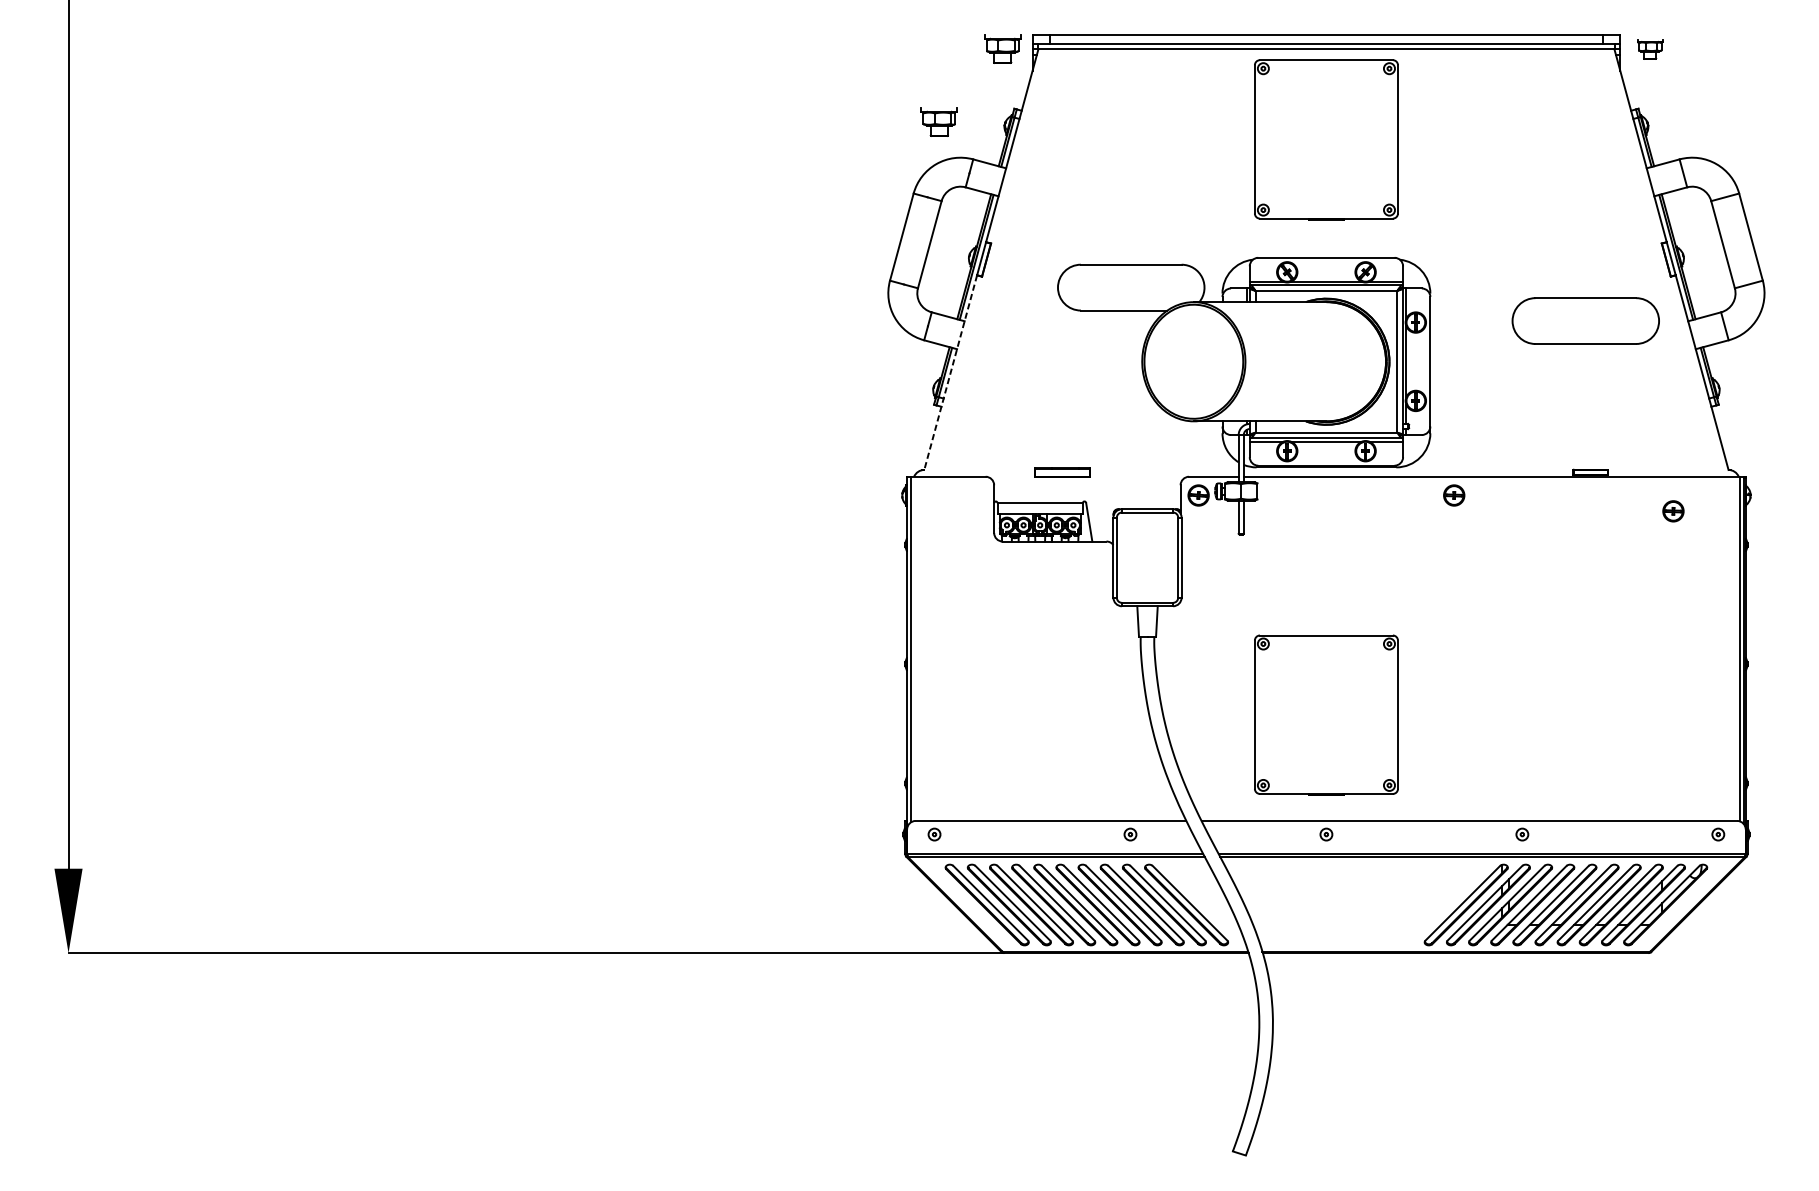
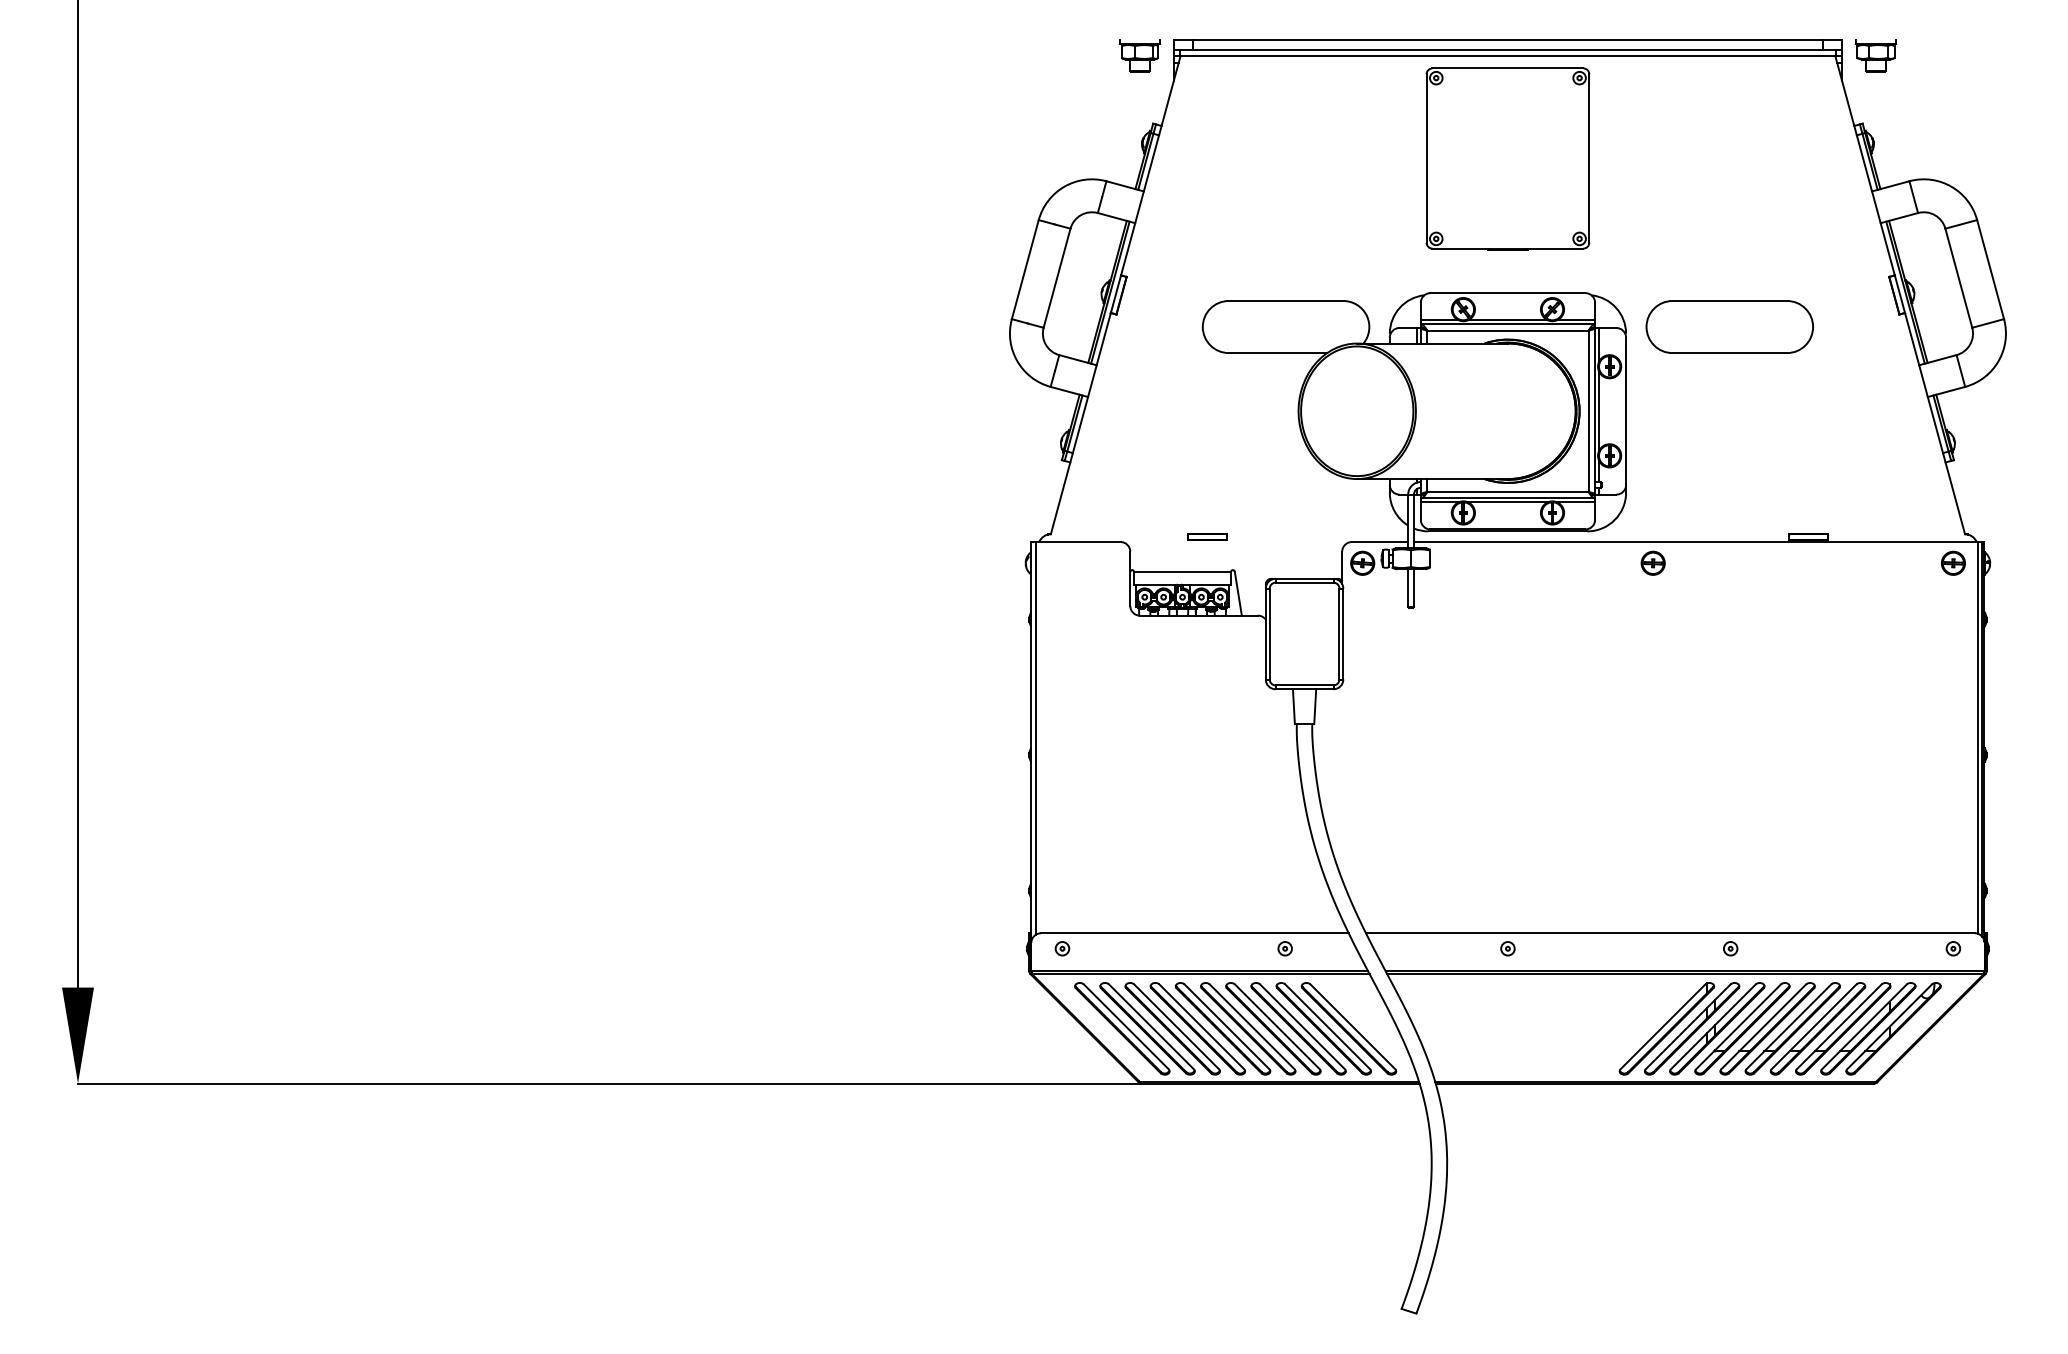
part: (1649, 48) -> (1875, 55), size x1.43
part: (938, 121) -> (1067, 138), removed
part: (1585, 320) -> (1729, 326), moved
line: (950, 372) -> (1080, 423), dashed -> solid
part: (1062, 471) -> (1207, 536), size x0.62
part: (1672, 510) -> (1952, 562), moved
part: (1326, 714) -> (1507, 812), removed

